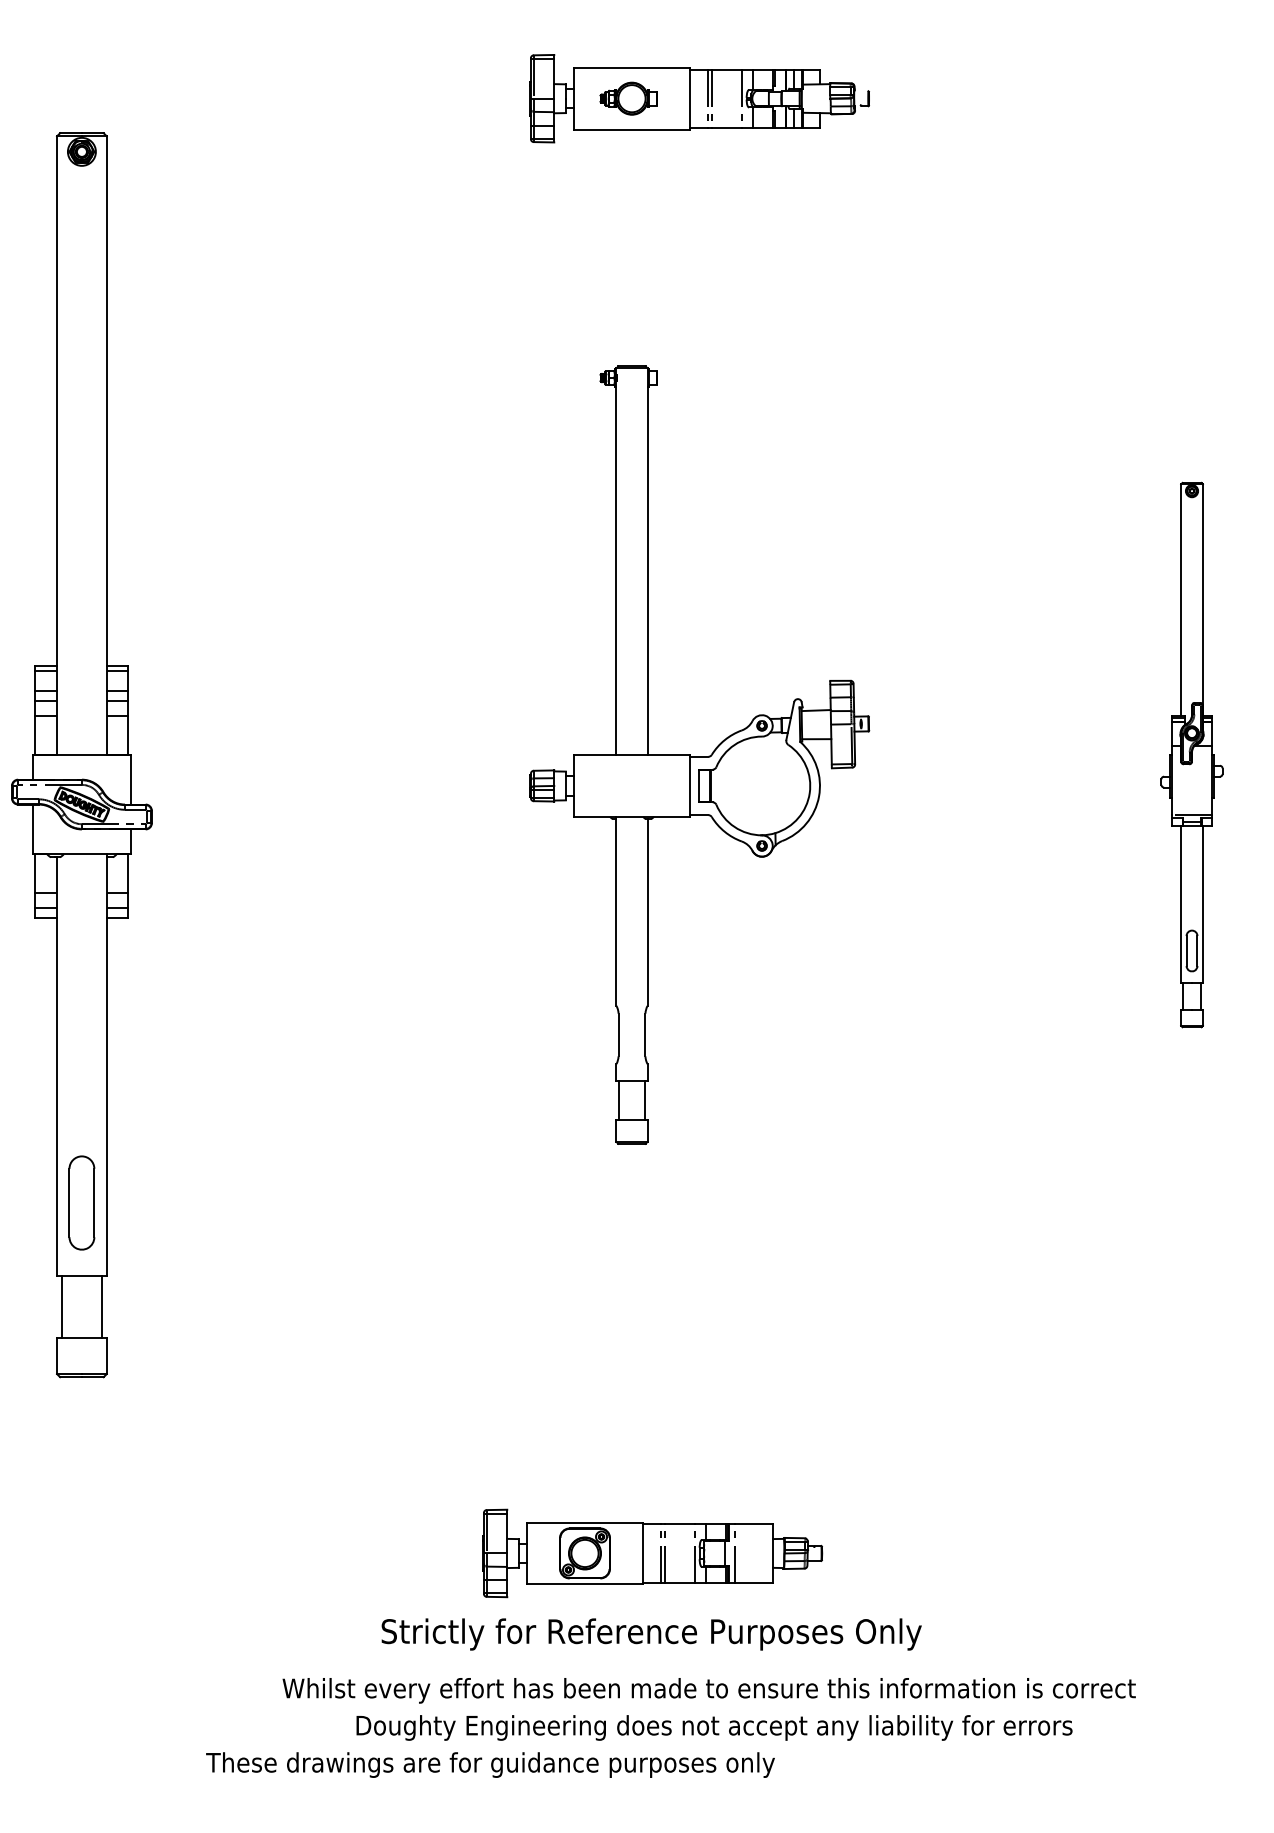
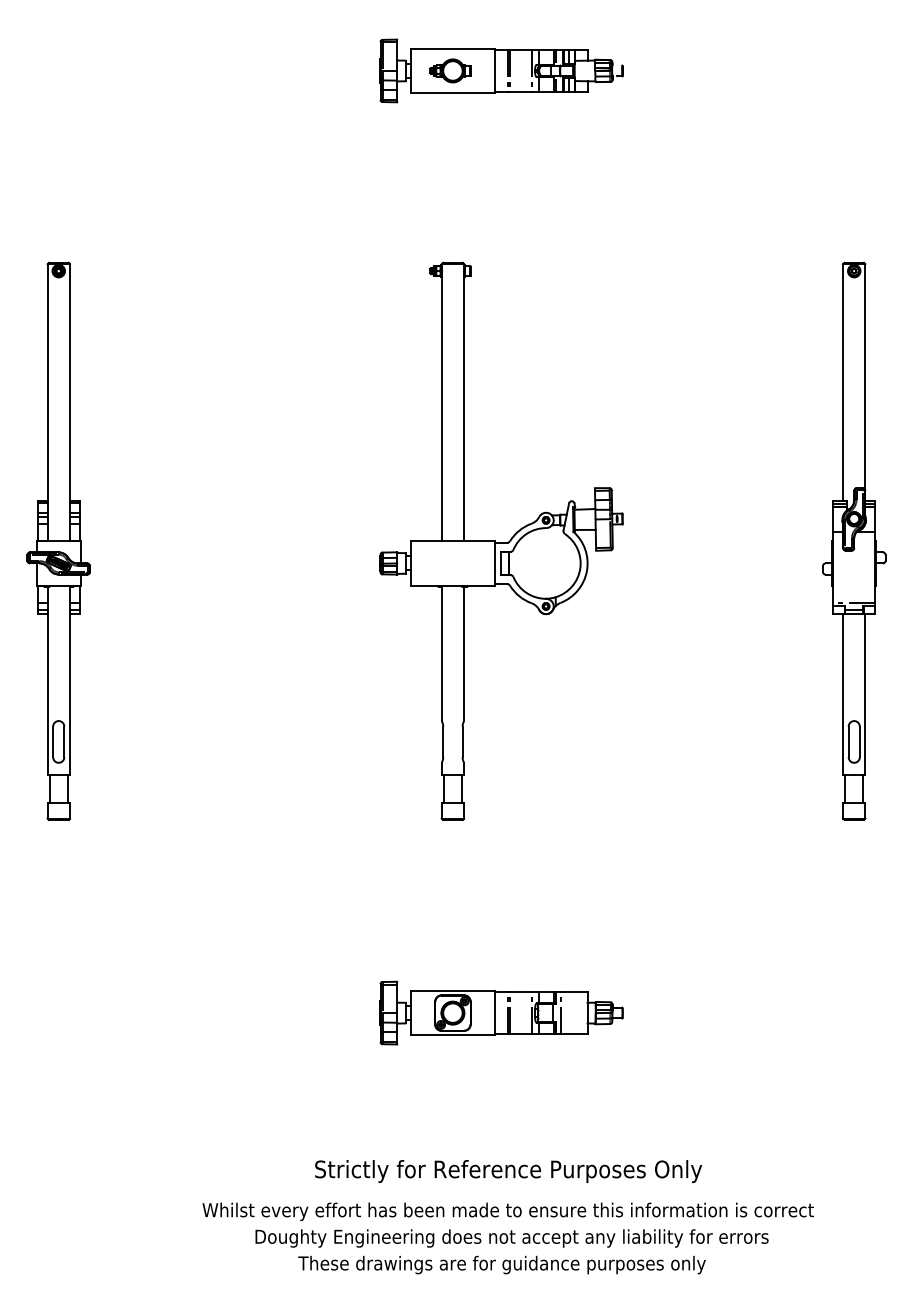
part: (81, 754) -> (58, 540), size x0.62
part: (1191, 754) -> (853, 540), size x1.43
part: (652, 1553) -> (501, 1013), moved
text: (651, 1634) -> (508, 1171), moved
text: (490, 1764) -> (502, 1264), moved

